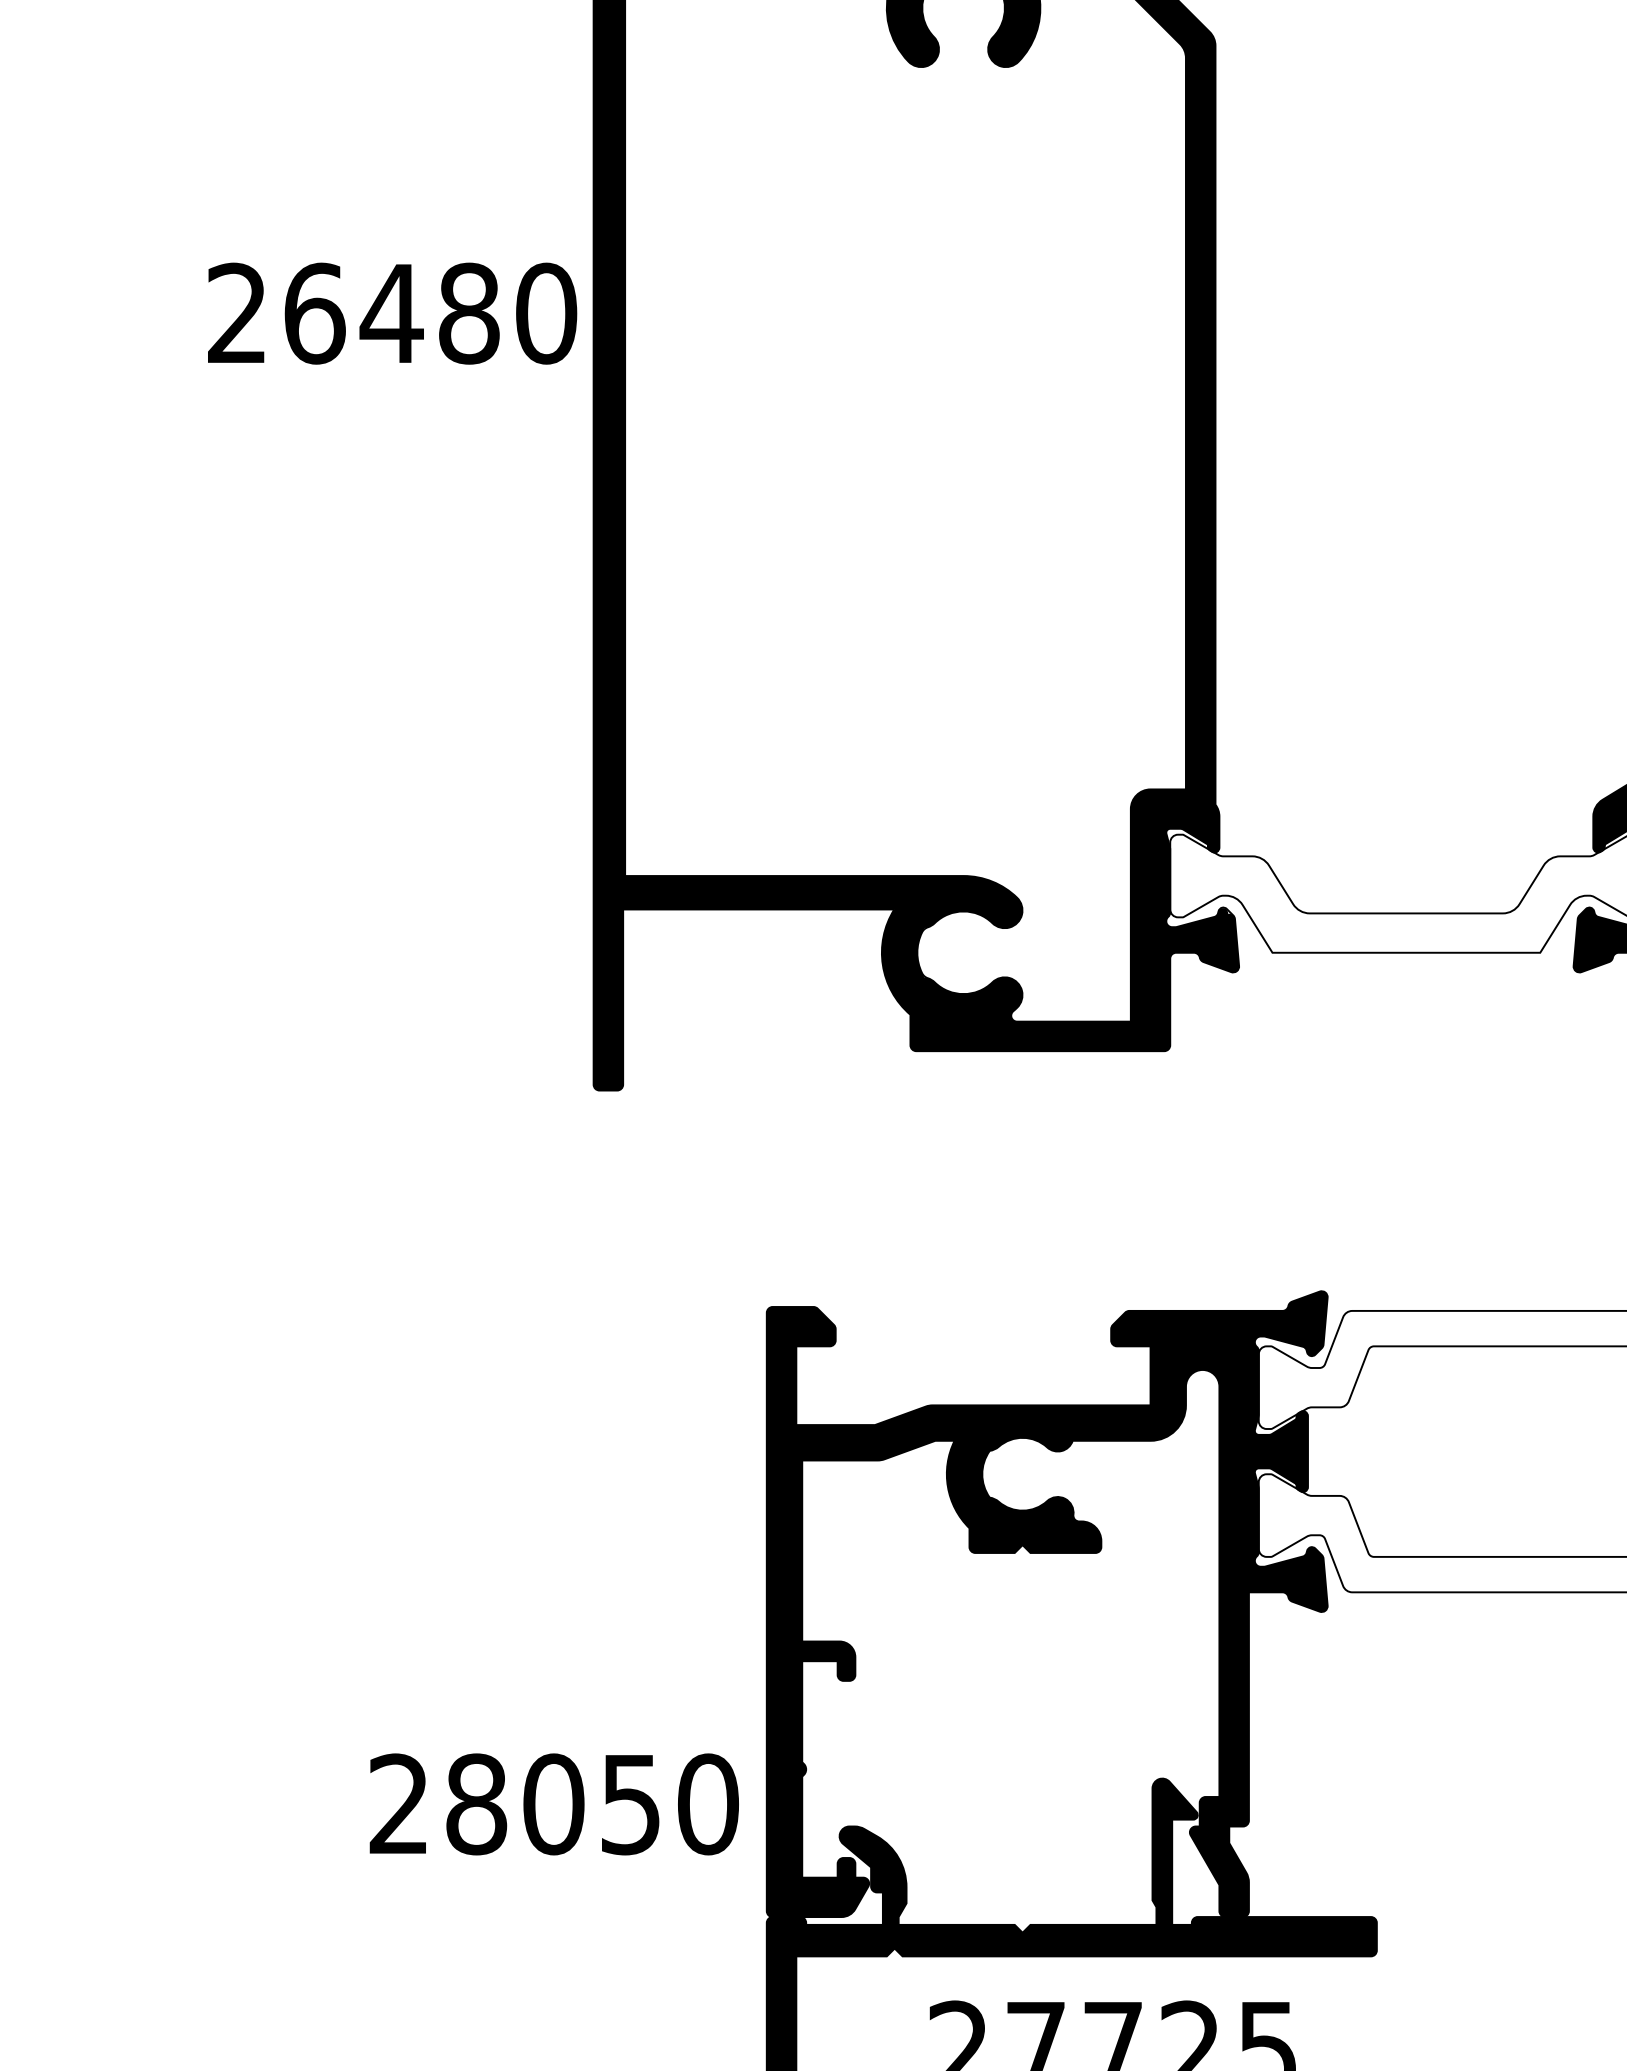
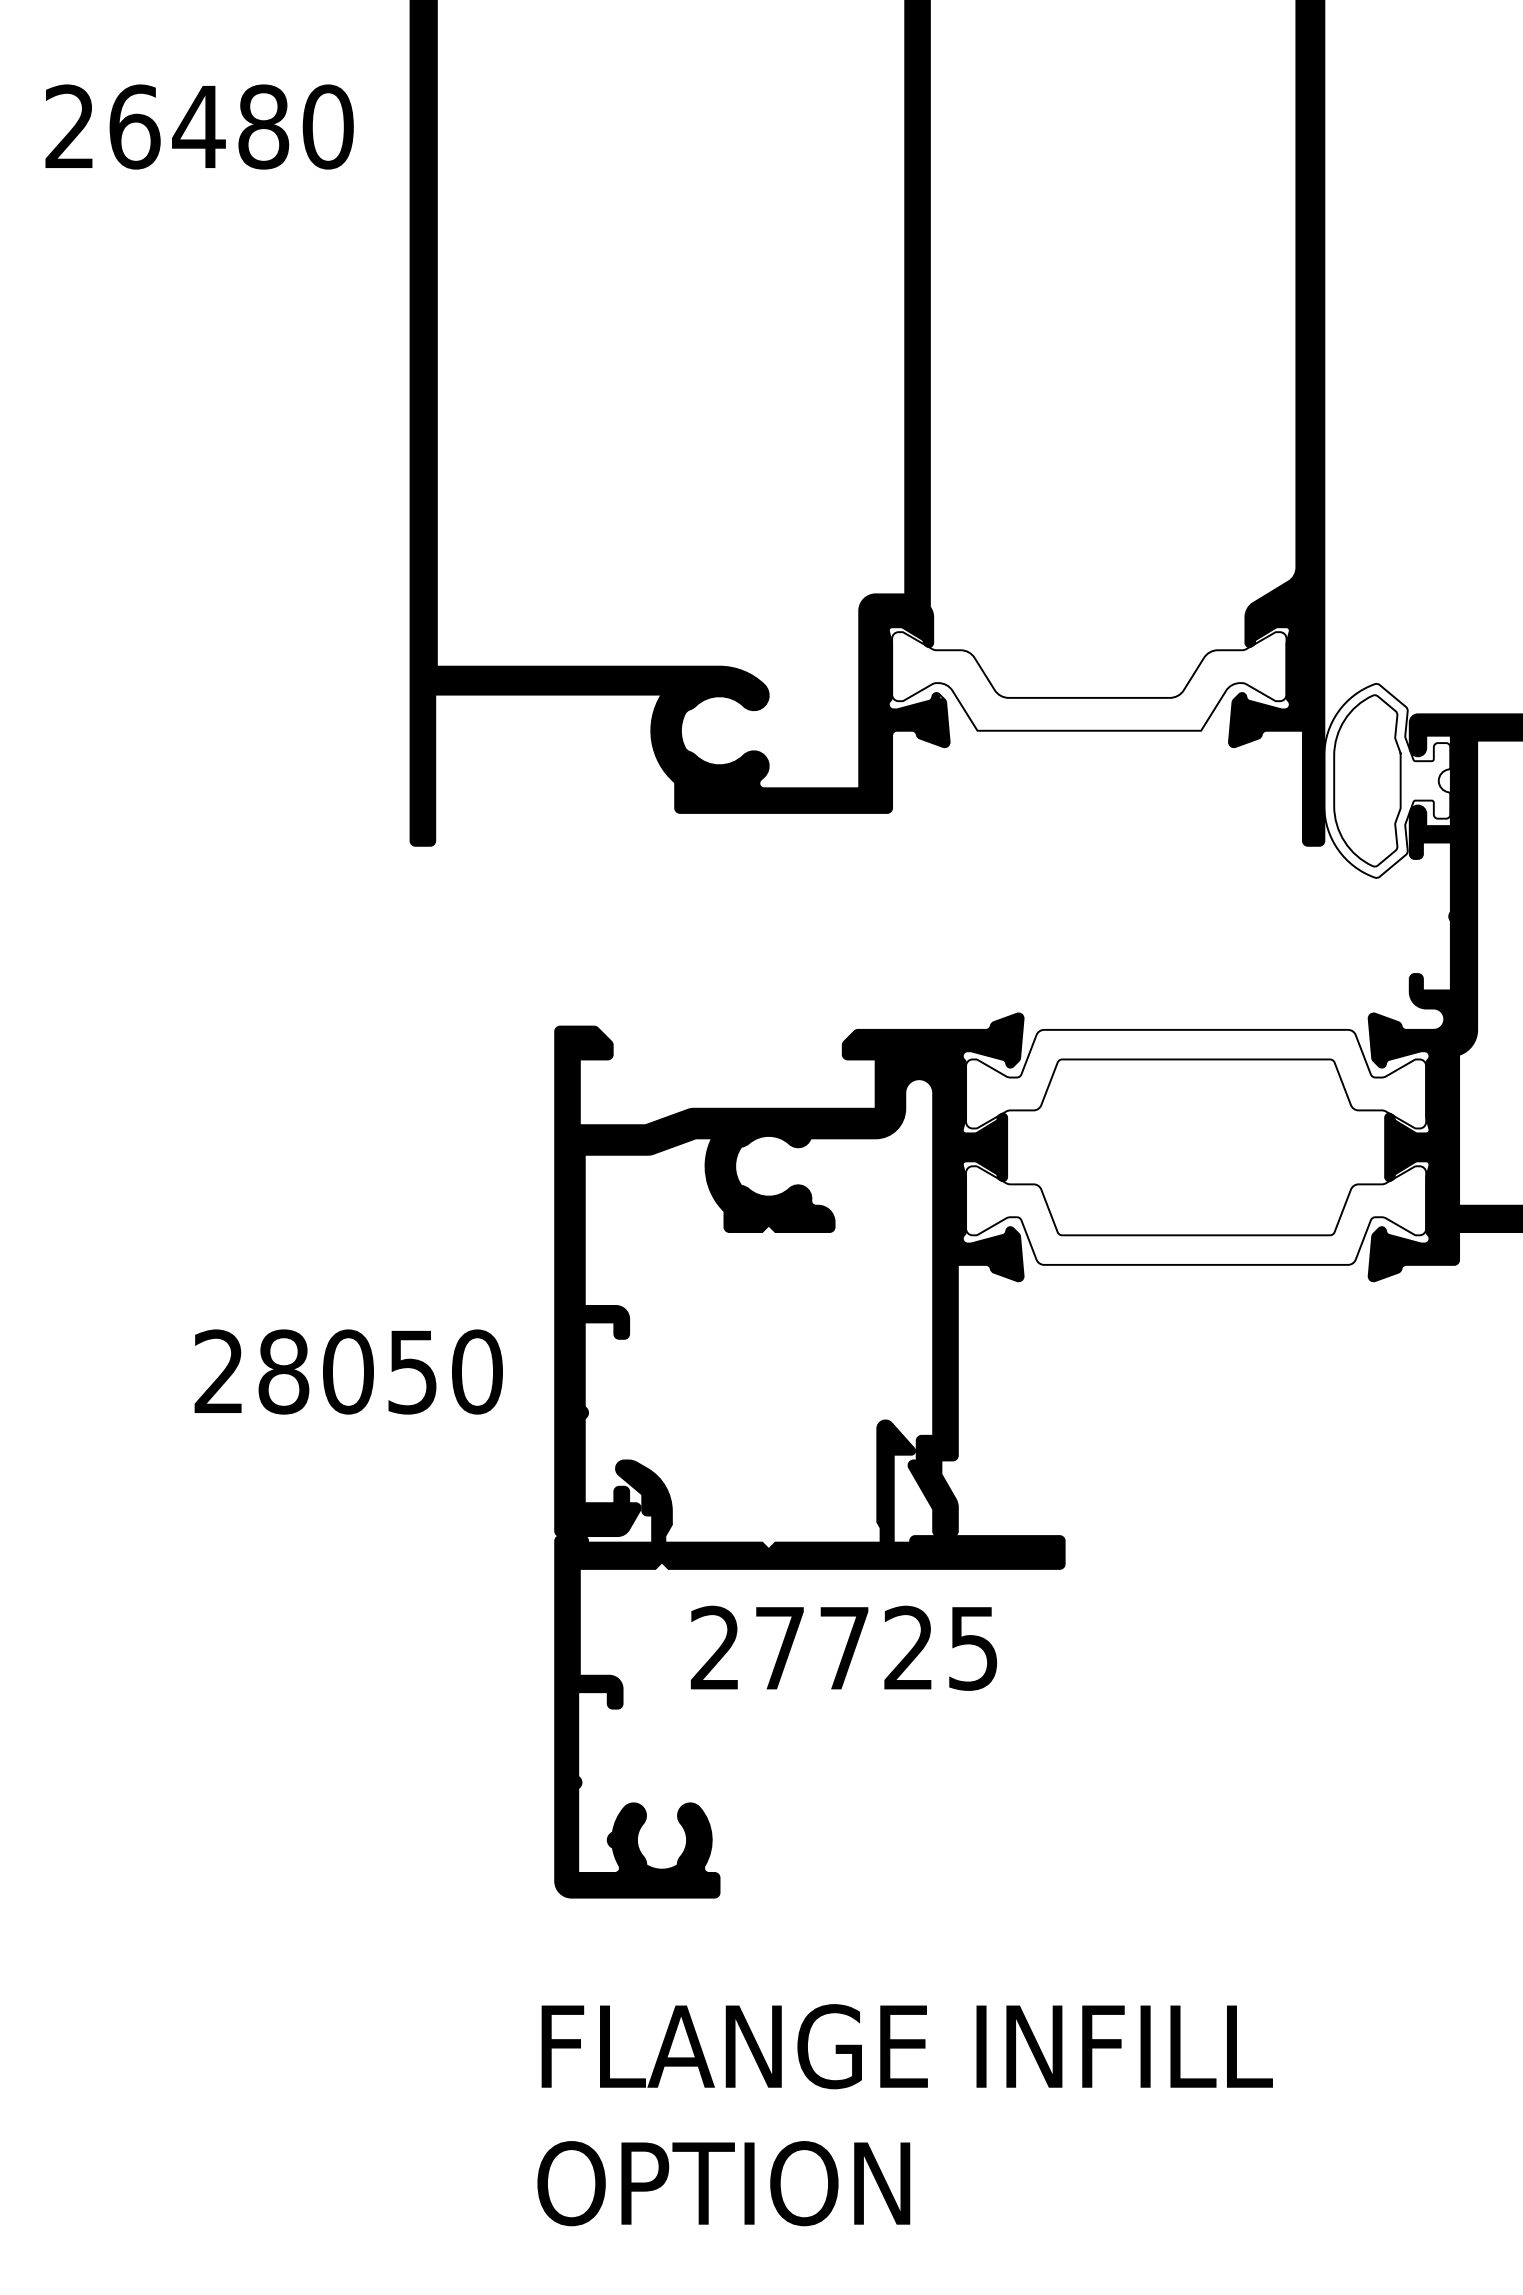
text: (392, 313) -> (199, 126), moved
text: (554, 1803) -> (348, 1371), moved

